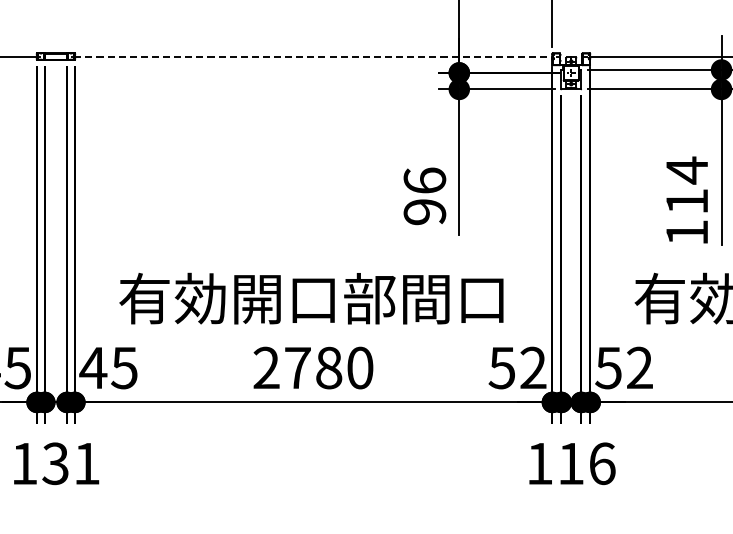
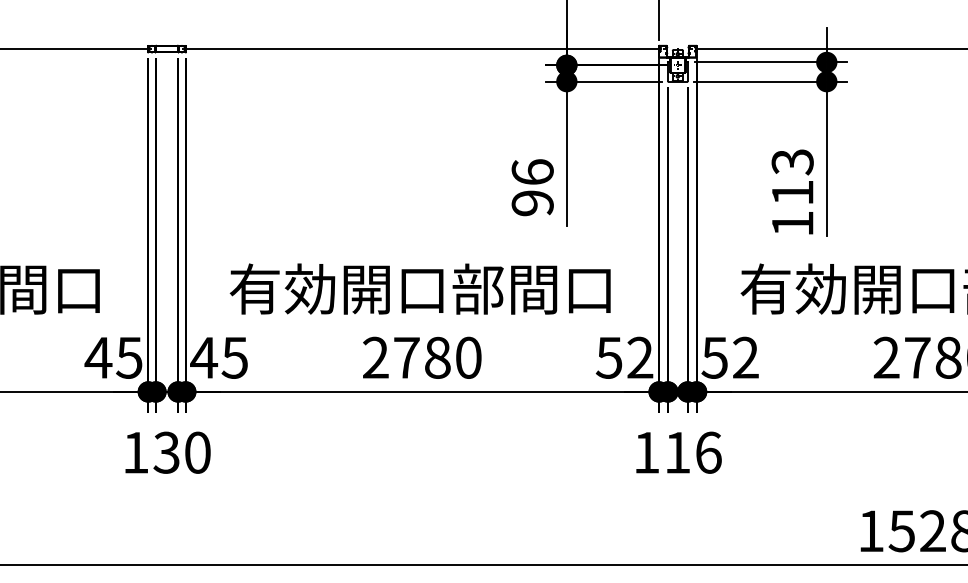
line: (313, 56) -> (422, 49), dashed -> solid
text: (686, 170) -> (792, 162), 114 -> 113
text: (86, 463) -> (197, 452), 131 -> 130

